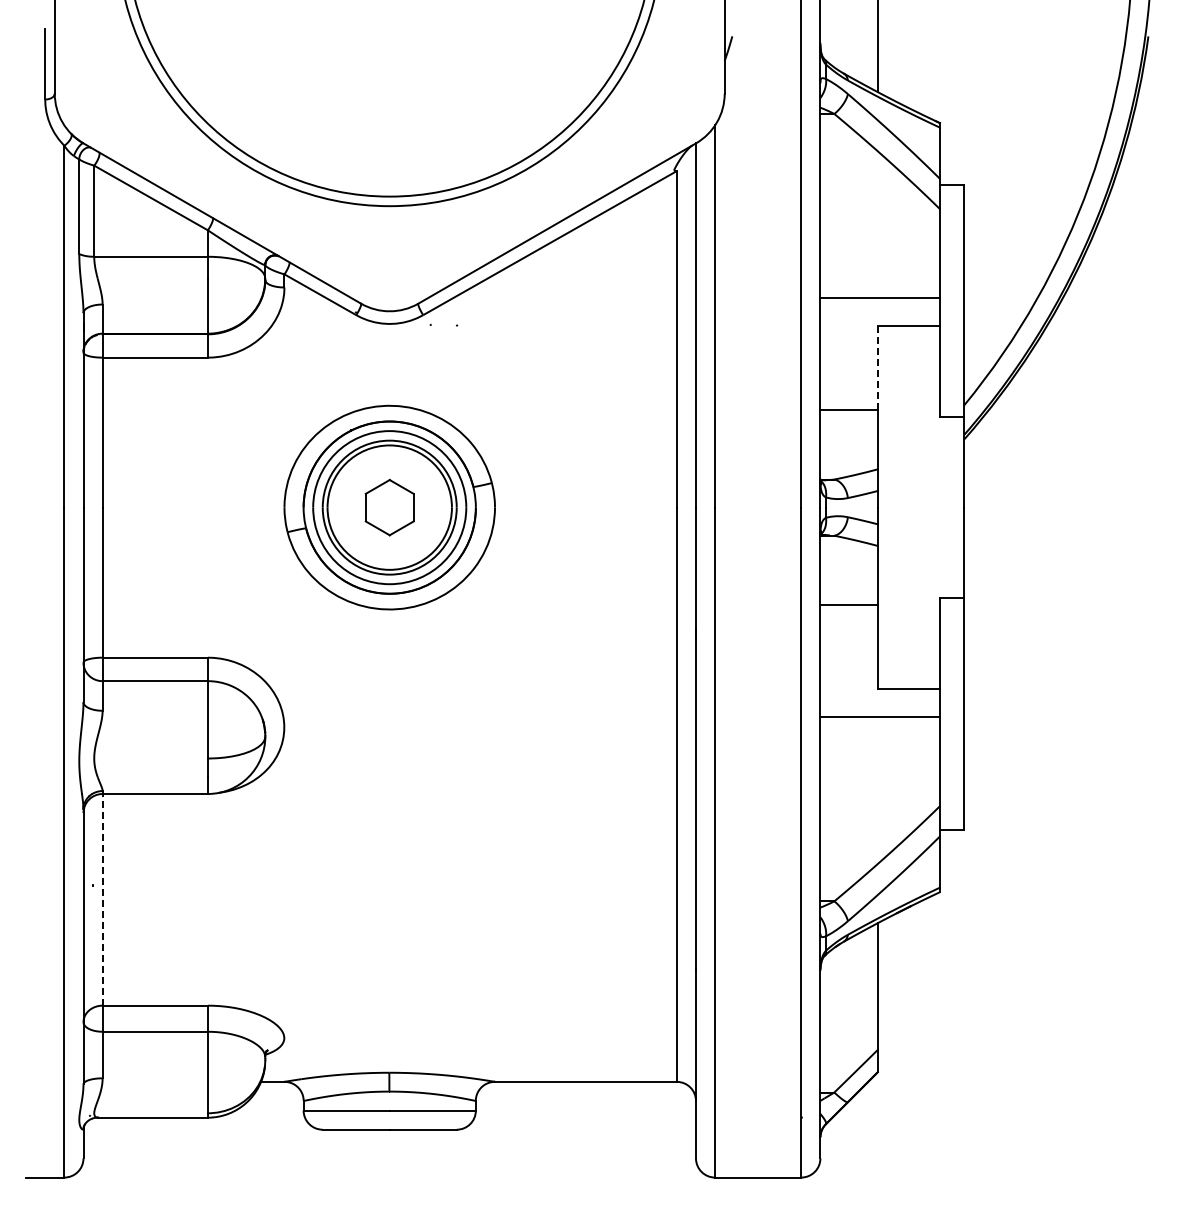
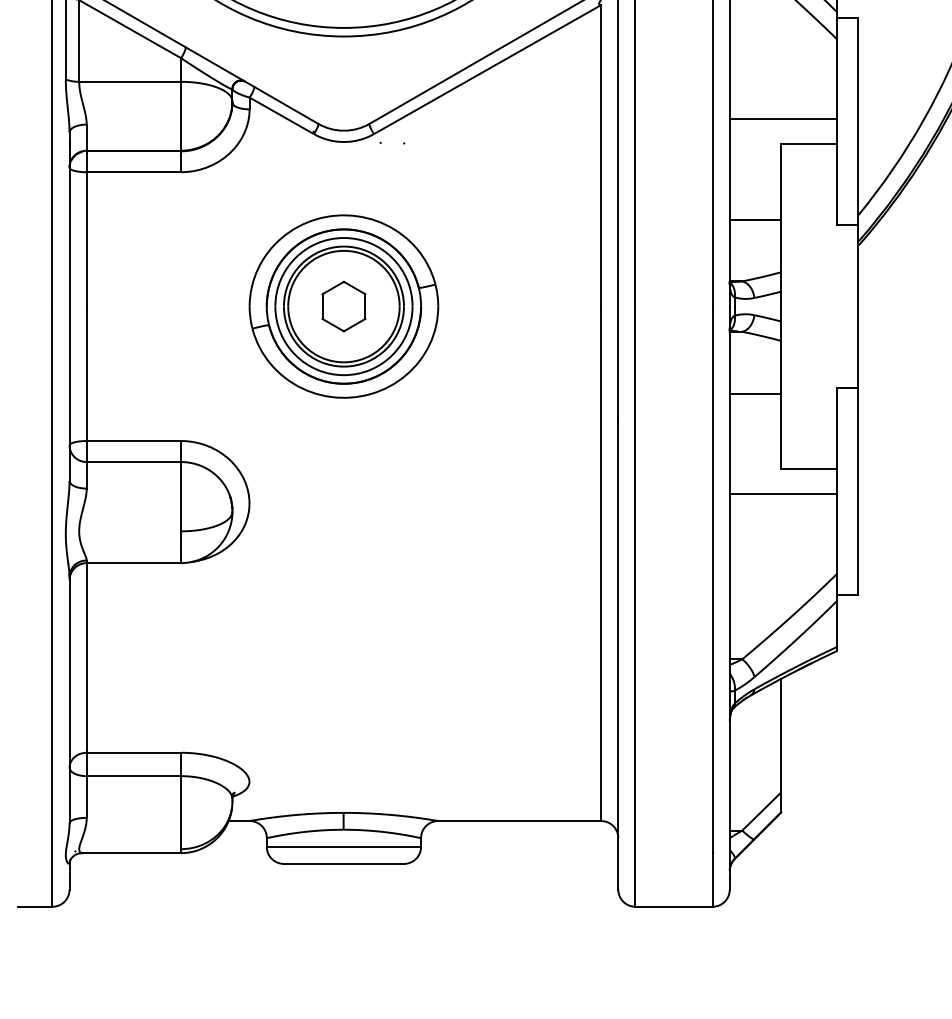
line: (877, 367) -> (780, 181), dashed -> solid
line: (102, 899) -> (86, 657), dashed -> solid

